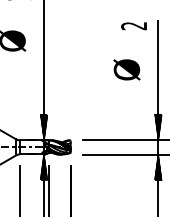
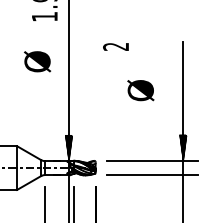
text: (133, 25) -> (115, 46), moved
text: (126, 69) -> (140, 90), moved
hatch: (43, 166) -> (68, 187), removed
hatch: (157, 166) -> (182, 187), removed

